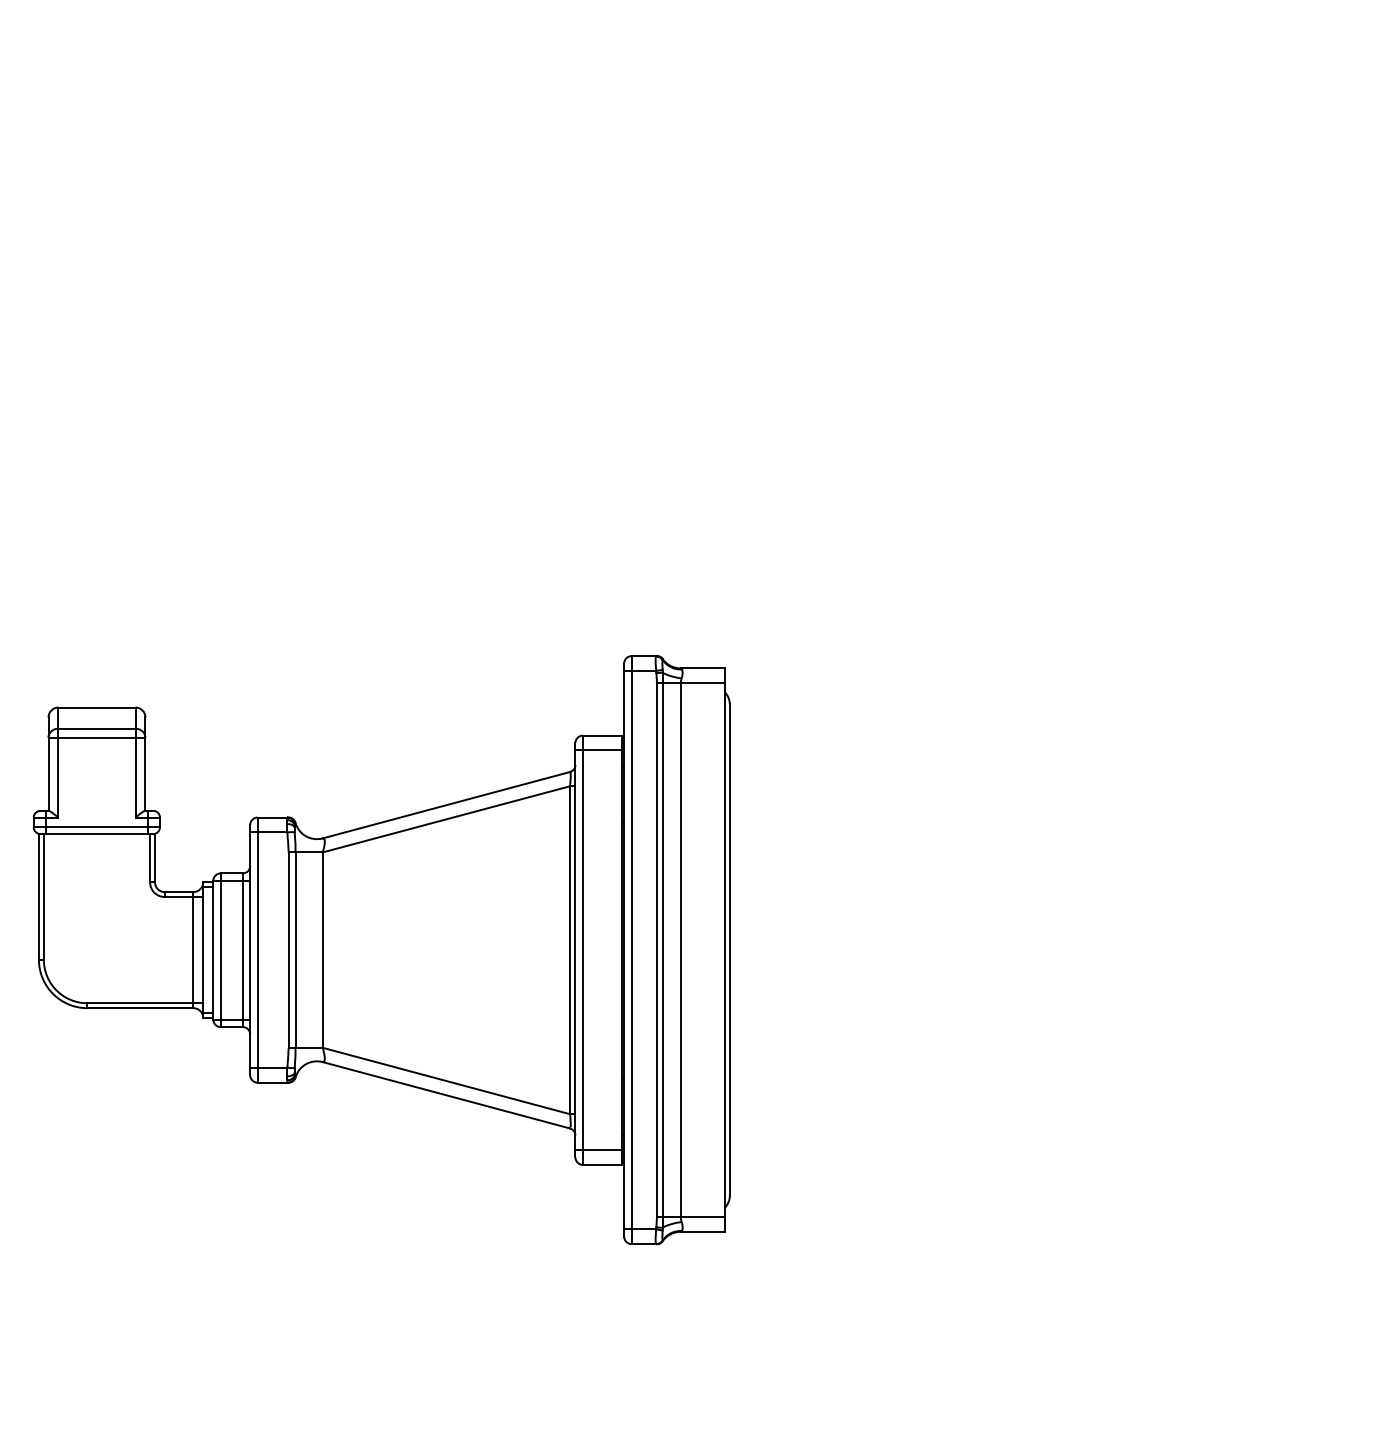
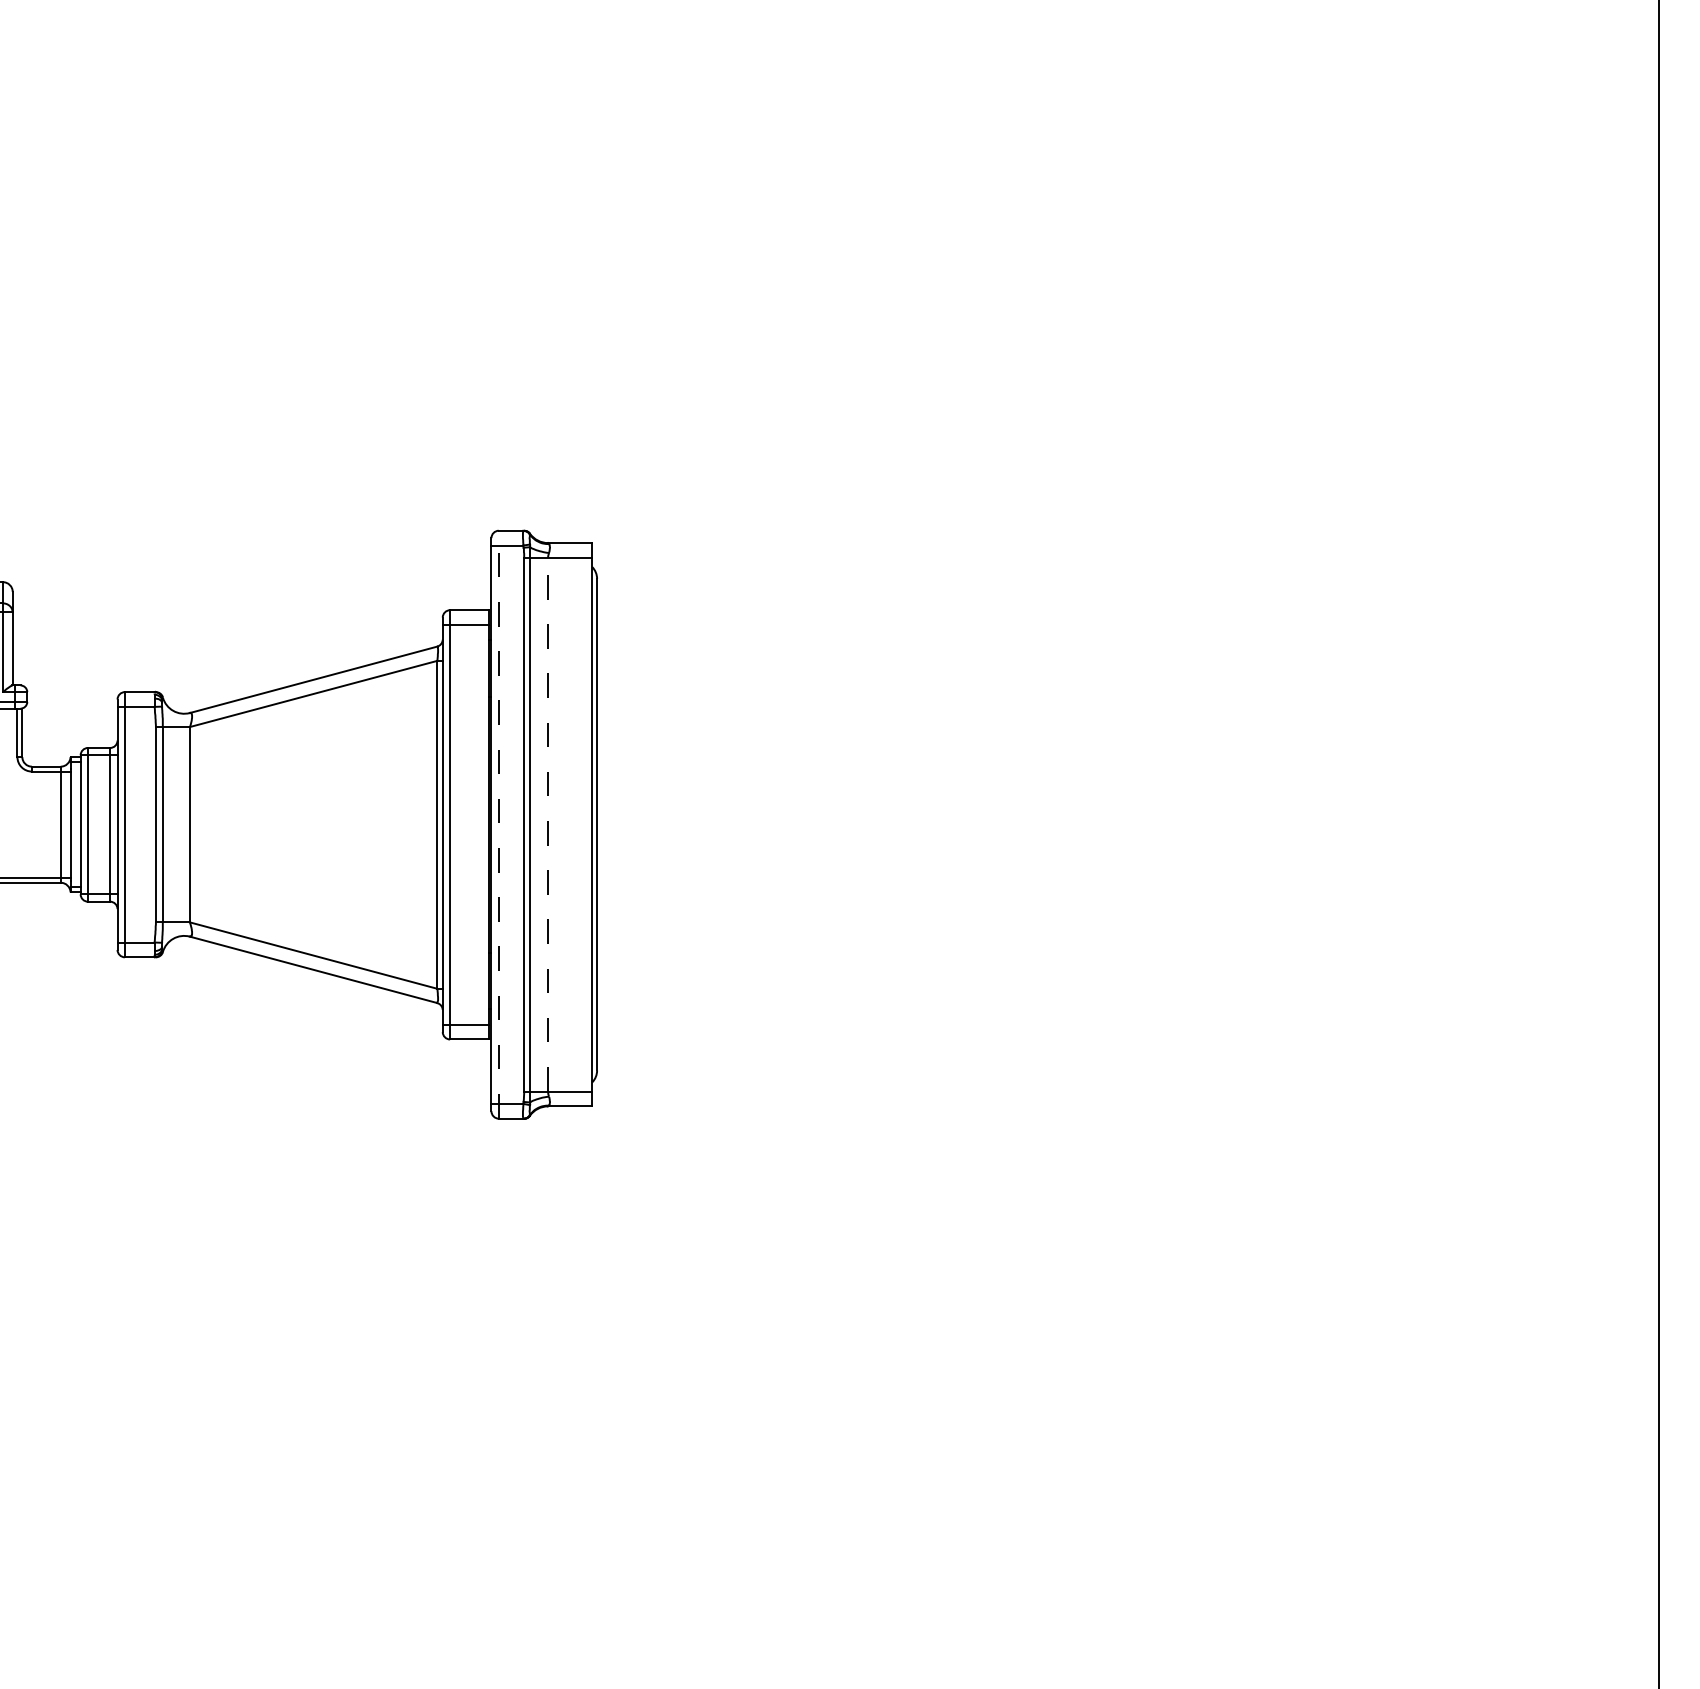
line: (631, 949) -> (498, 824), solid -> dashed
line: (681, 949) -> (548, 824), solid -> dashed

